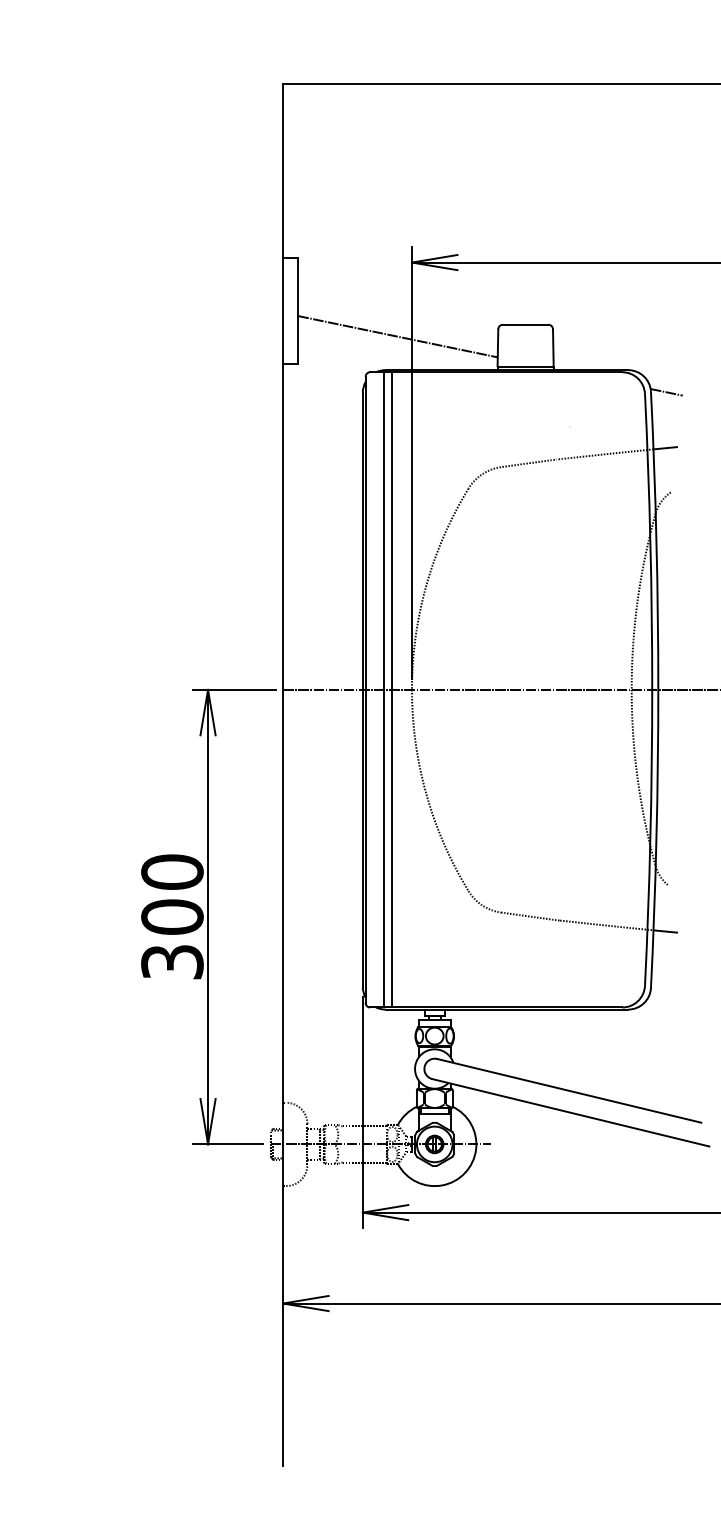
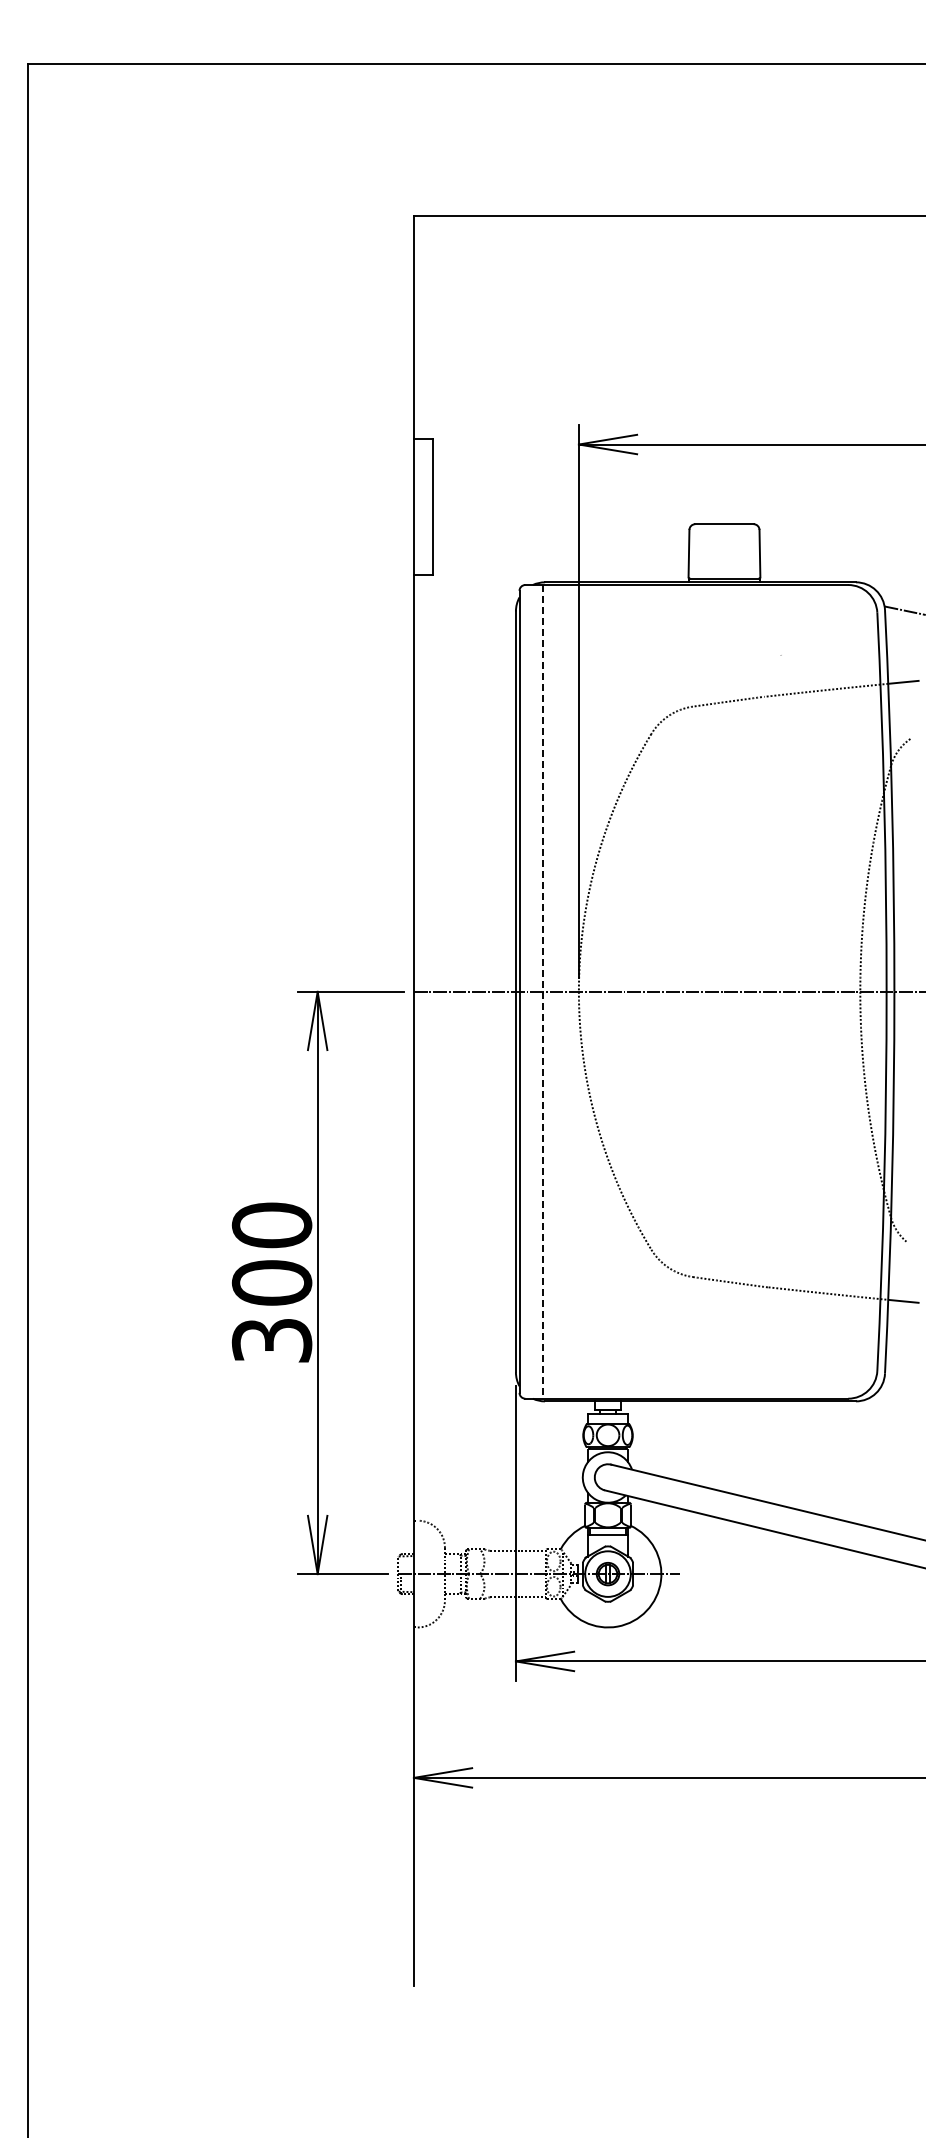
line: (397, 336) -> (560, 539), removed
line: (383, 689) -> (542, 991), solid -> dashed
line: (392, 690) -> (553, 992), removed

